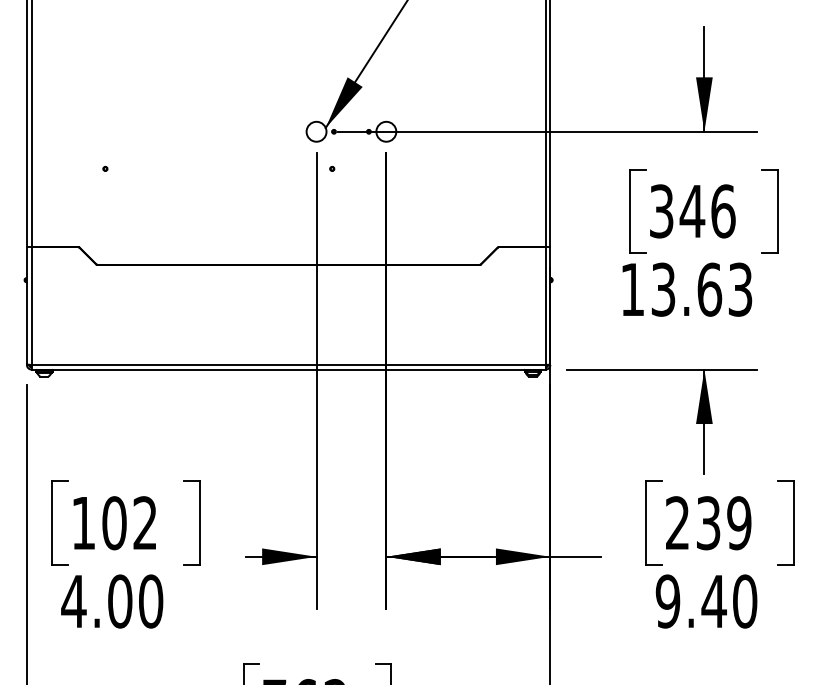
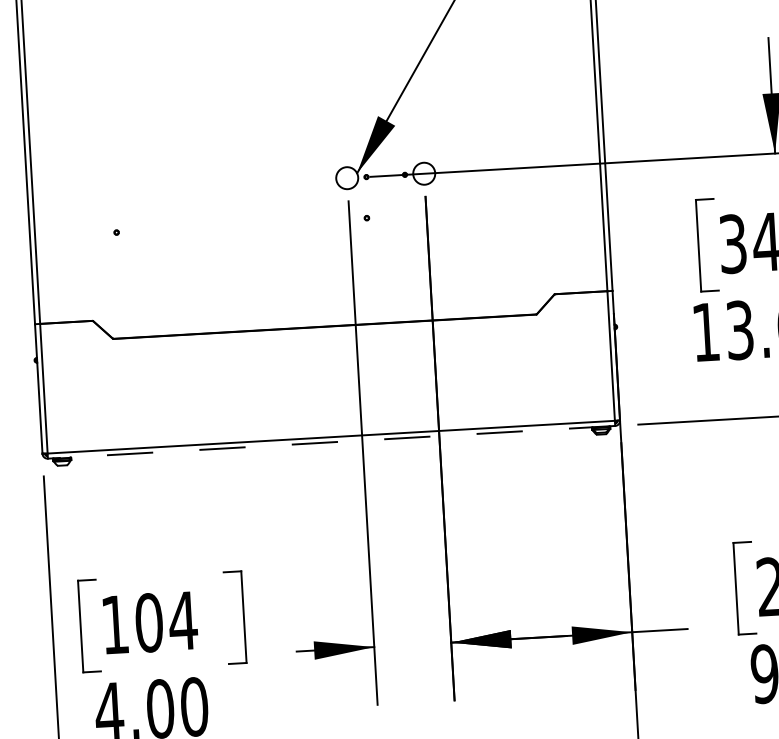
line: (288, 369) -> (331, 442), solid -> dashed
text: (145, 522) -> (183, 620), 102 -> 104

